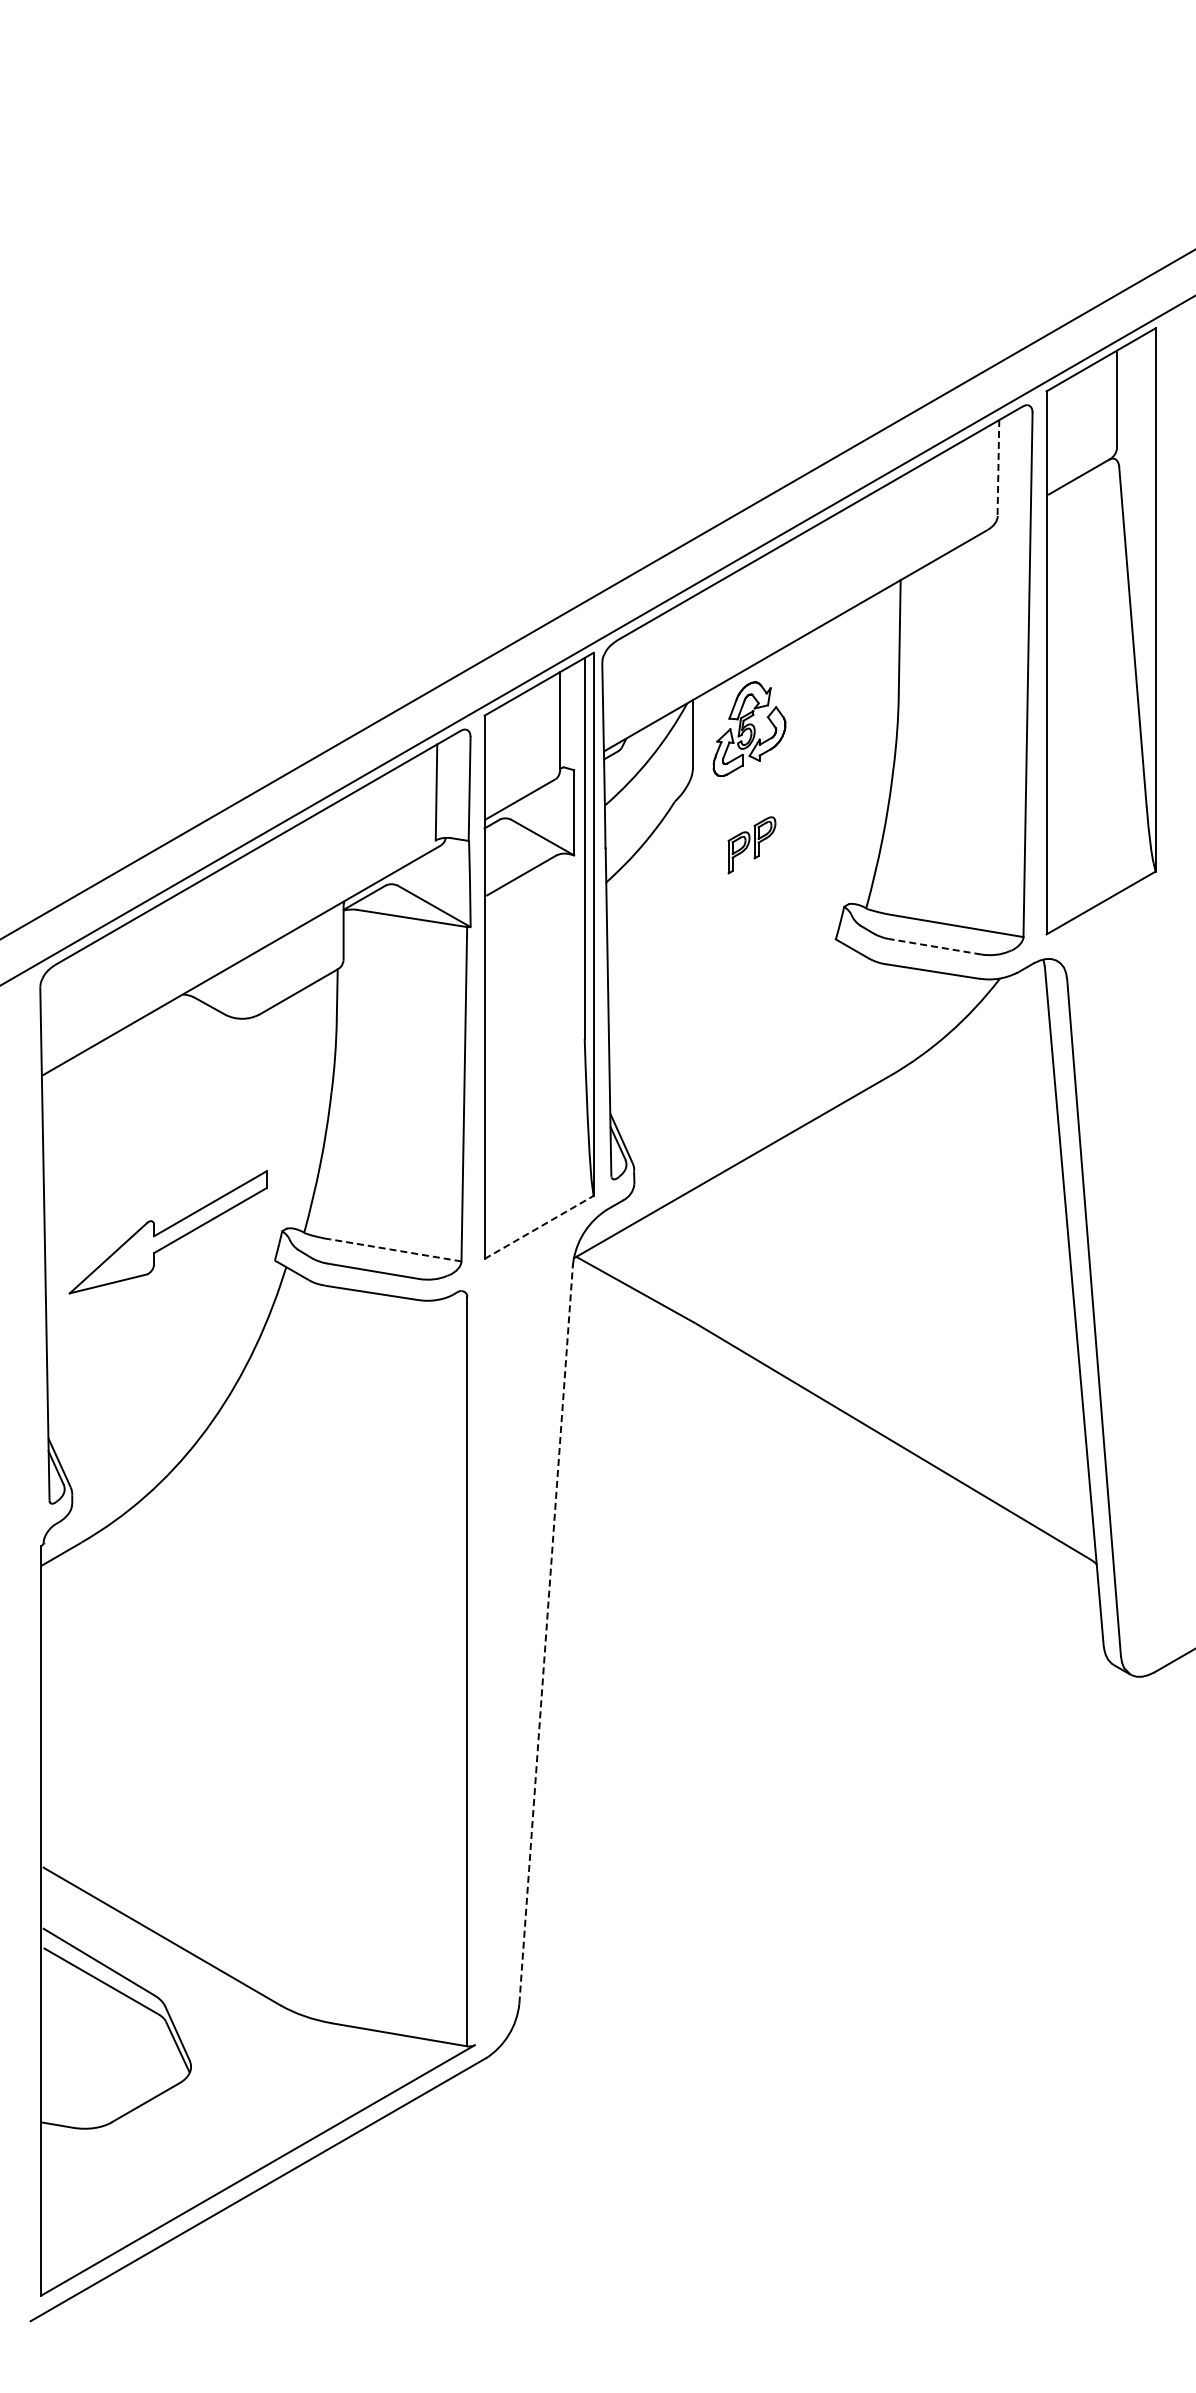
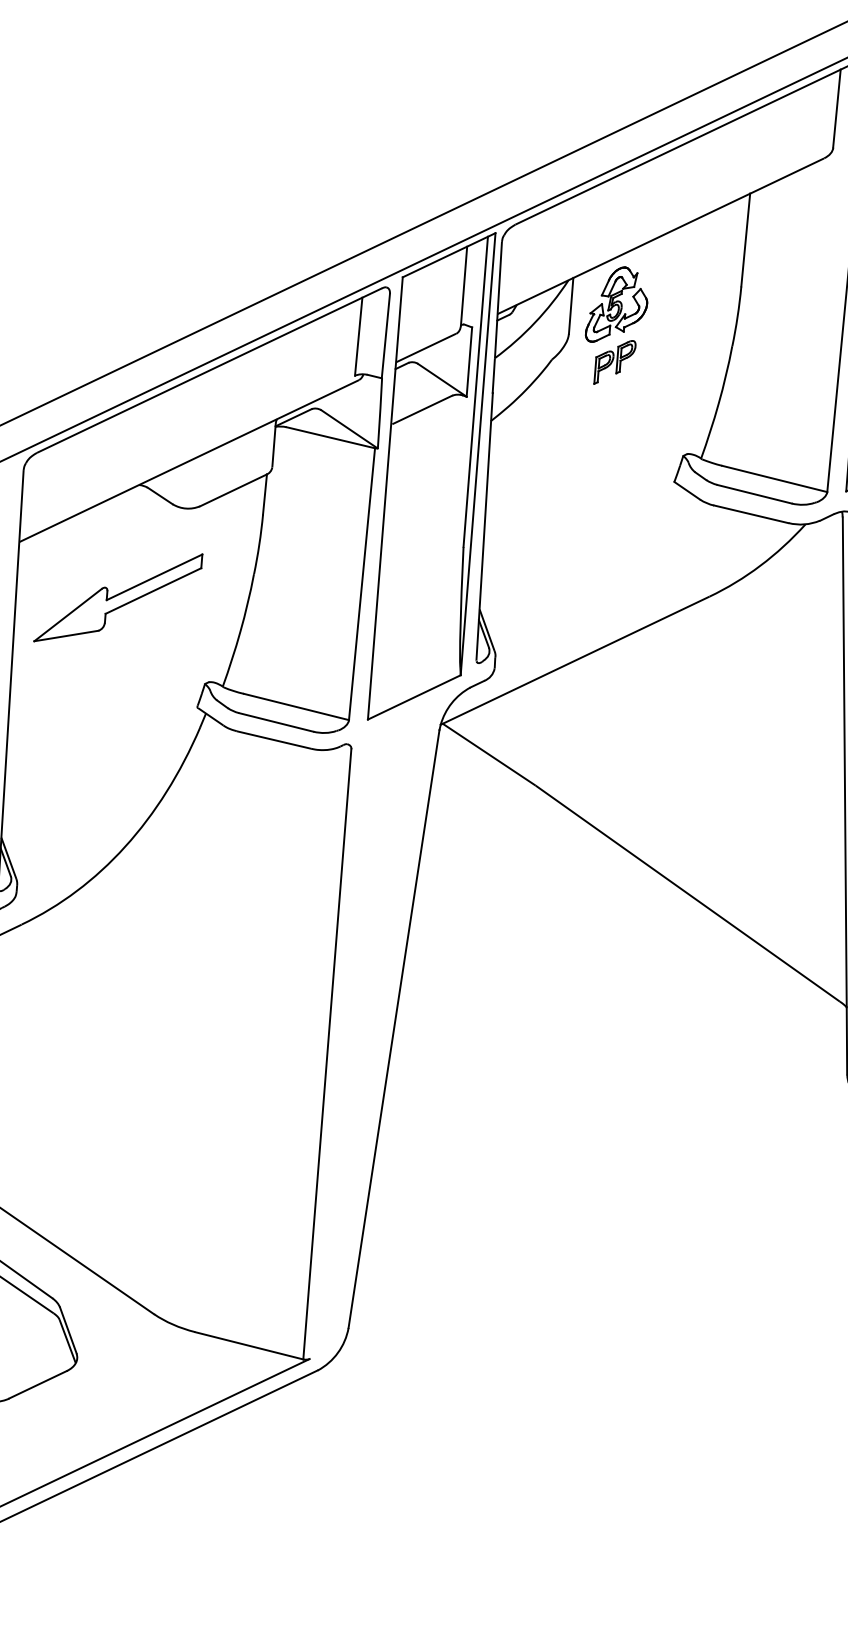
line: (998, 468) -> (836, 109), dashed -> solid
part: (751, 845) -> (614, 362), moved
line: (935, 946) -> (755, 494), dashed -> solid
line: (539, 1227) -> (414, 697), dashed -> solid
part: (167, 1232) -> (117, 597), moved
line: (395, 1250) -> (295, 706), dashed -> solid
line: (546, 1633) -> (394, 1028), dashed -> solid

